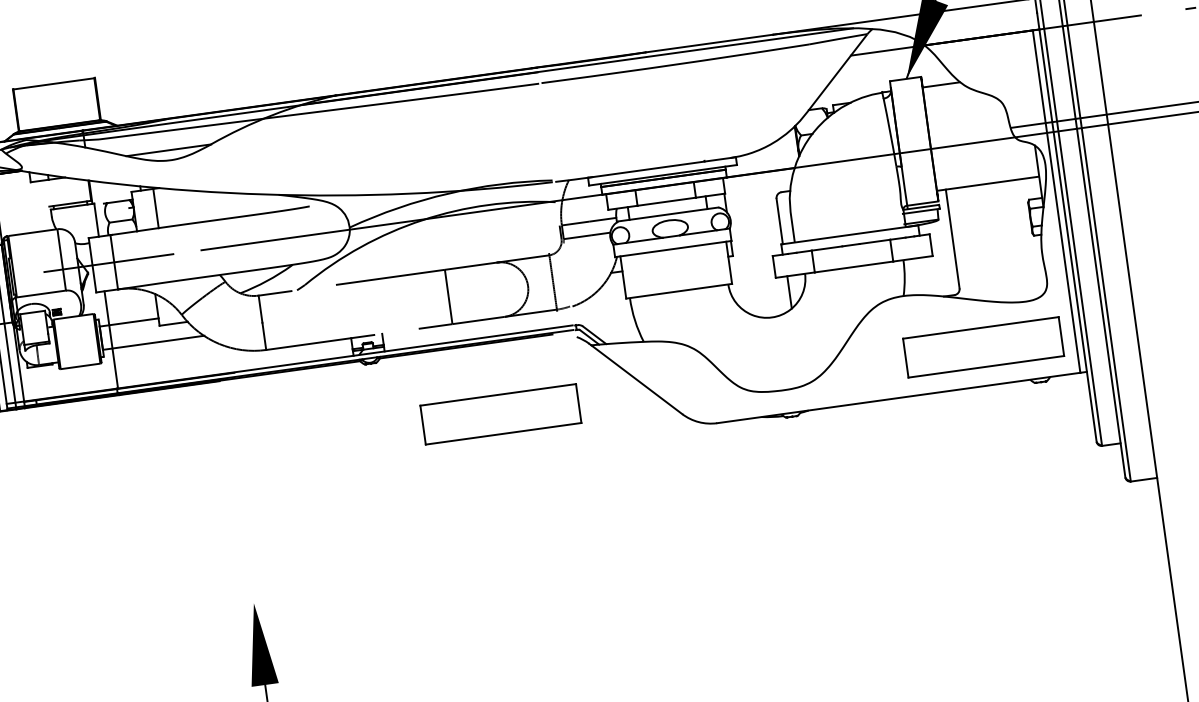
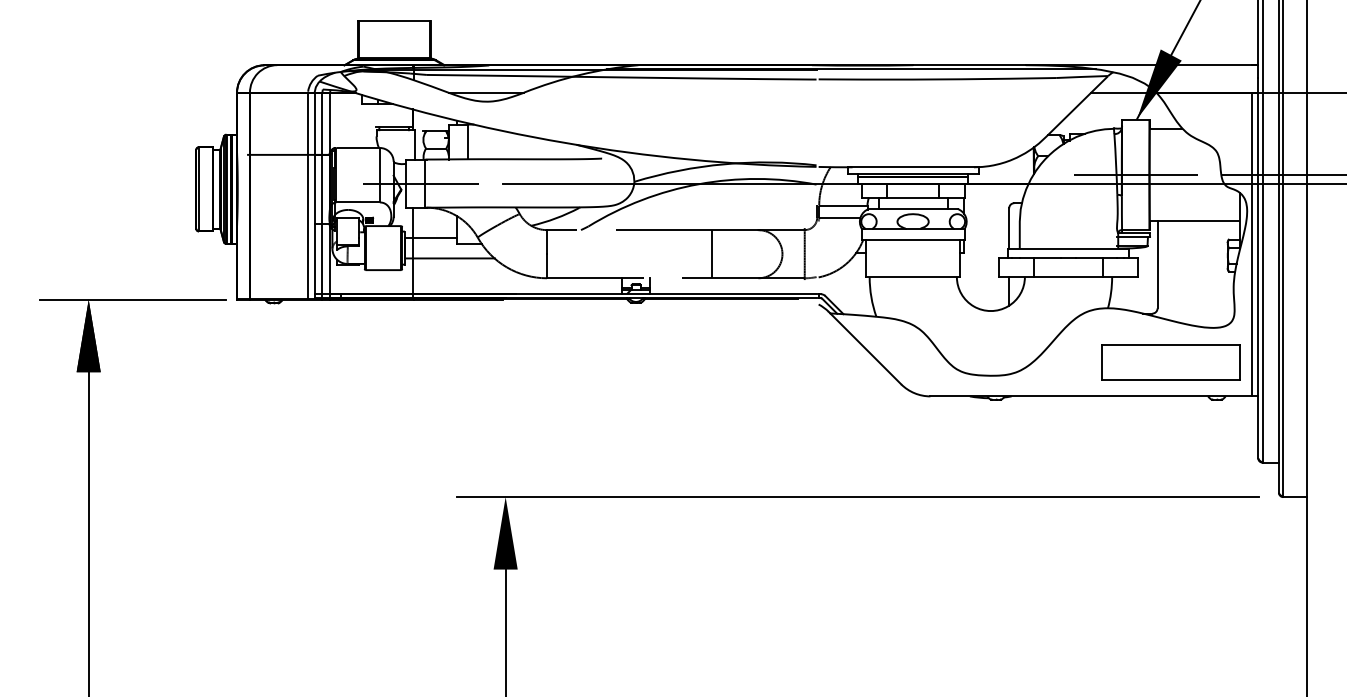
line: (913, 140) -> (1135, 174), added
part: (499, 414) -> (742, 362), removed
line: (651, 548) -> (858, 497), added

